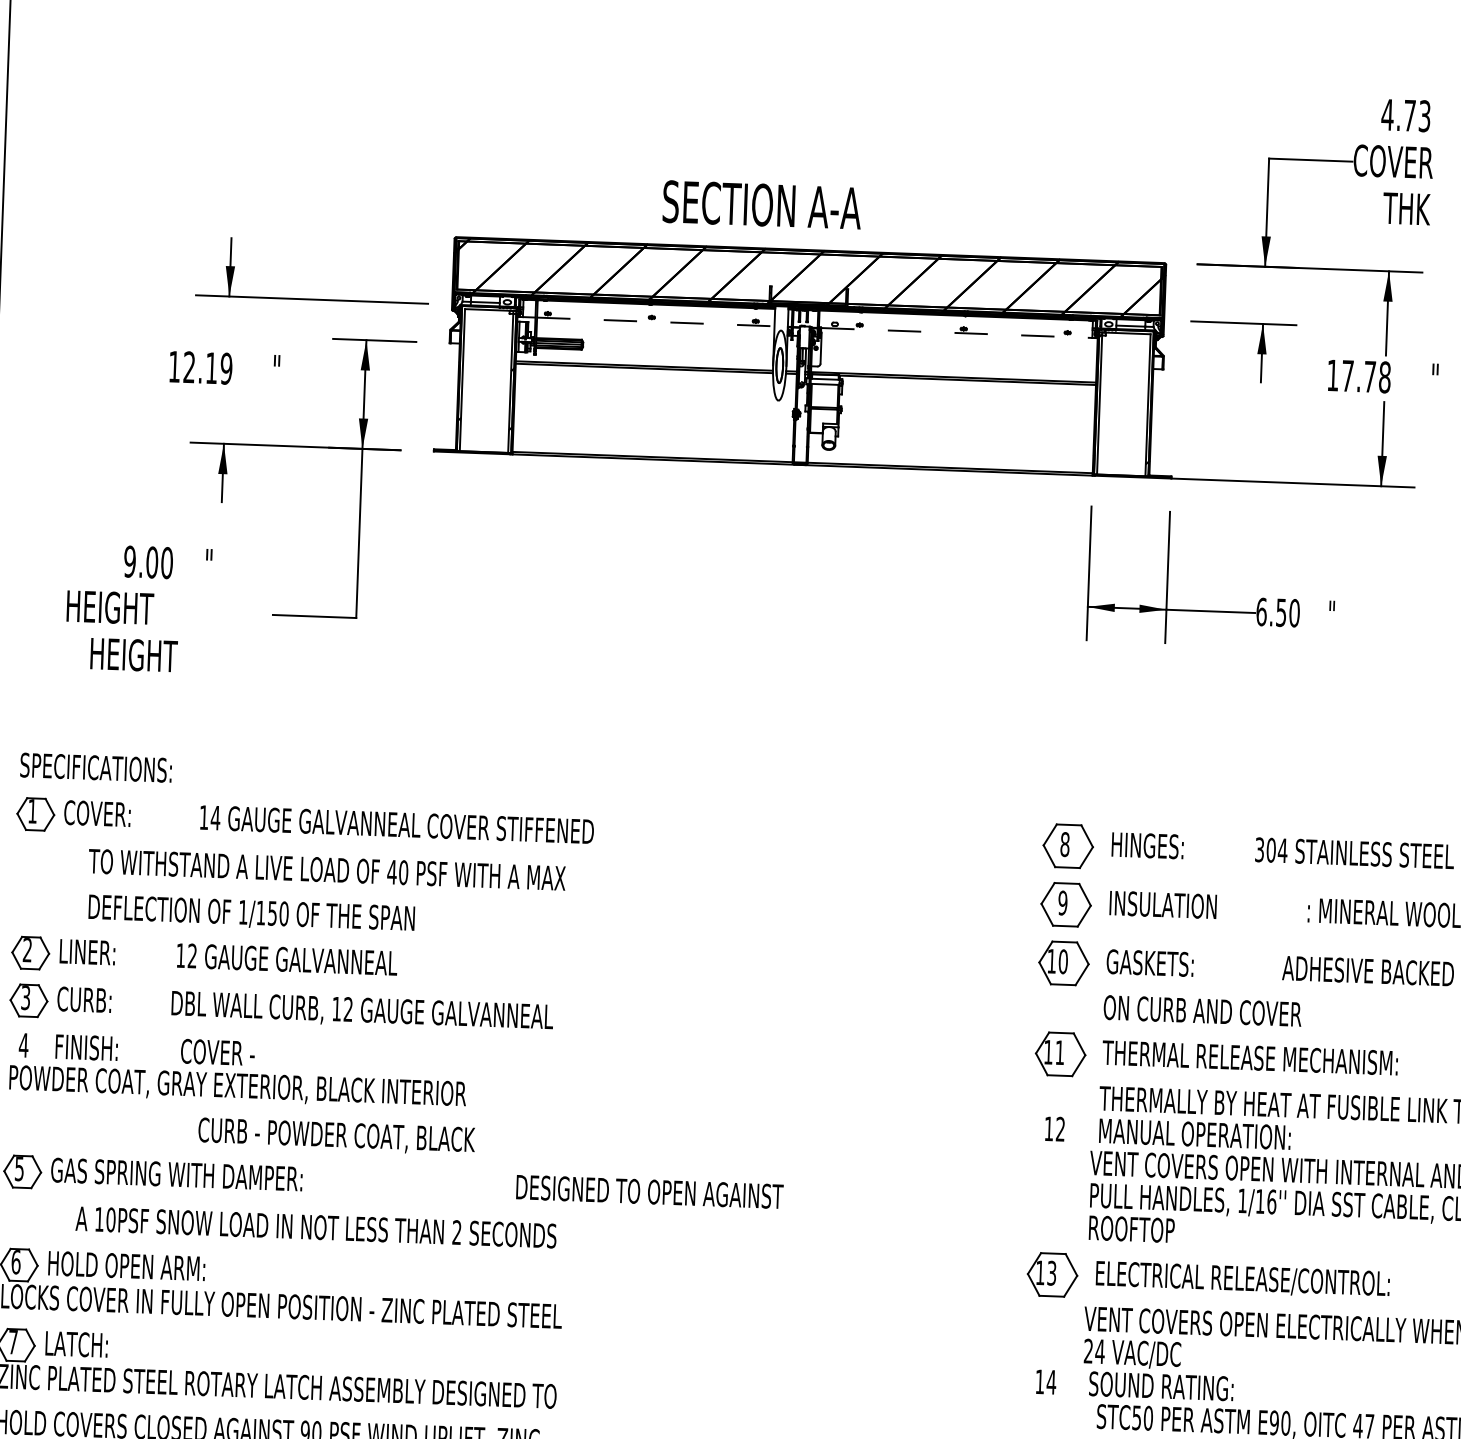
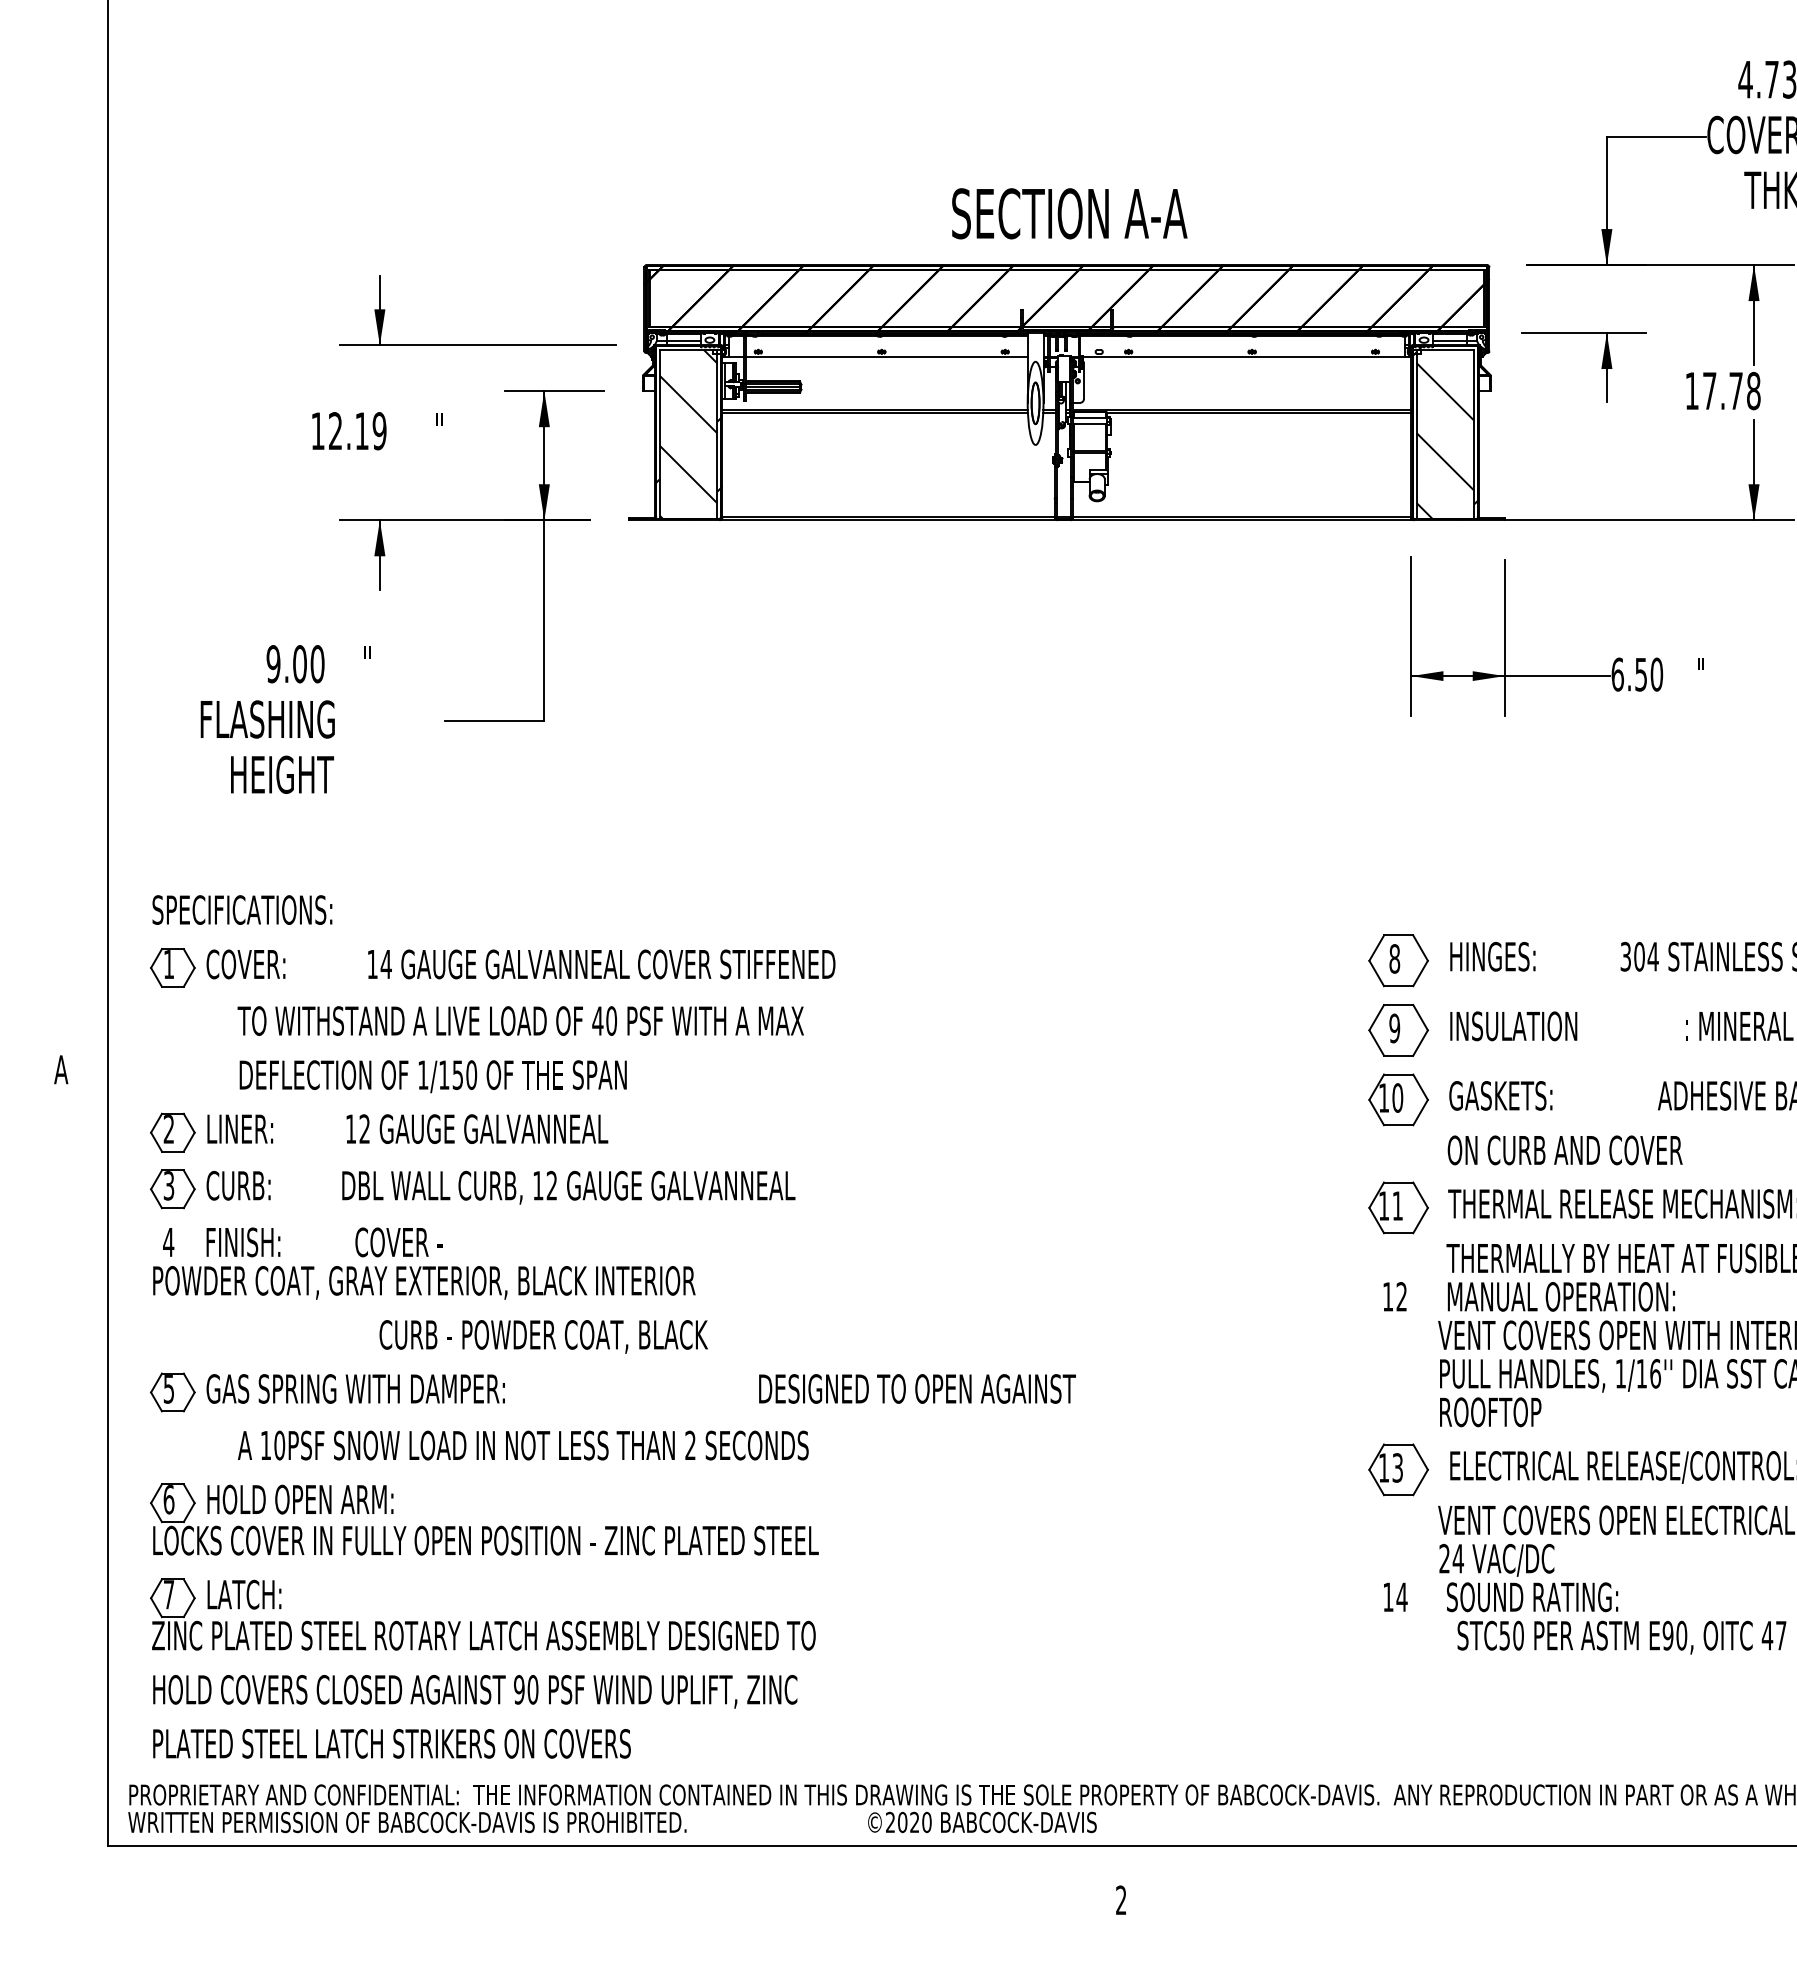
text: (761, 204) -> (1069, 213), moved
line: (655, 322) -> (886, 357), dashed -> solid
line: (957, 333) -> (1244, 357), dashed -> solid
hatch: (486, 381) -> (688, 434), added
hatch: (1124, 404) -> (1445, 434), added
text: (124, 608) -> (268, 719), HEIGHT -> FLASHING

